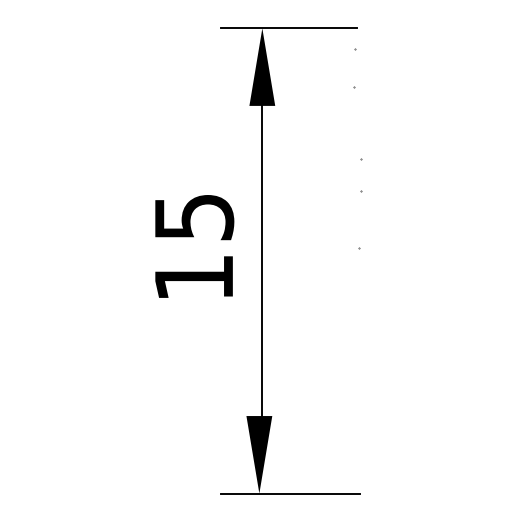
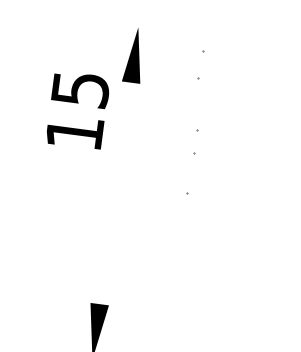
line: (289, 28) -> (157, 29), removed
text: (194, 246) -> (78, 110), moved
line: (262, 260) -> (116, 193), removed

